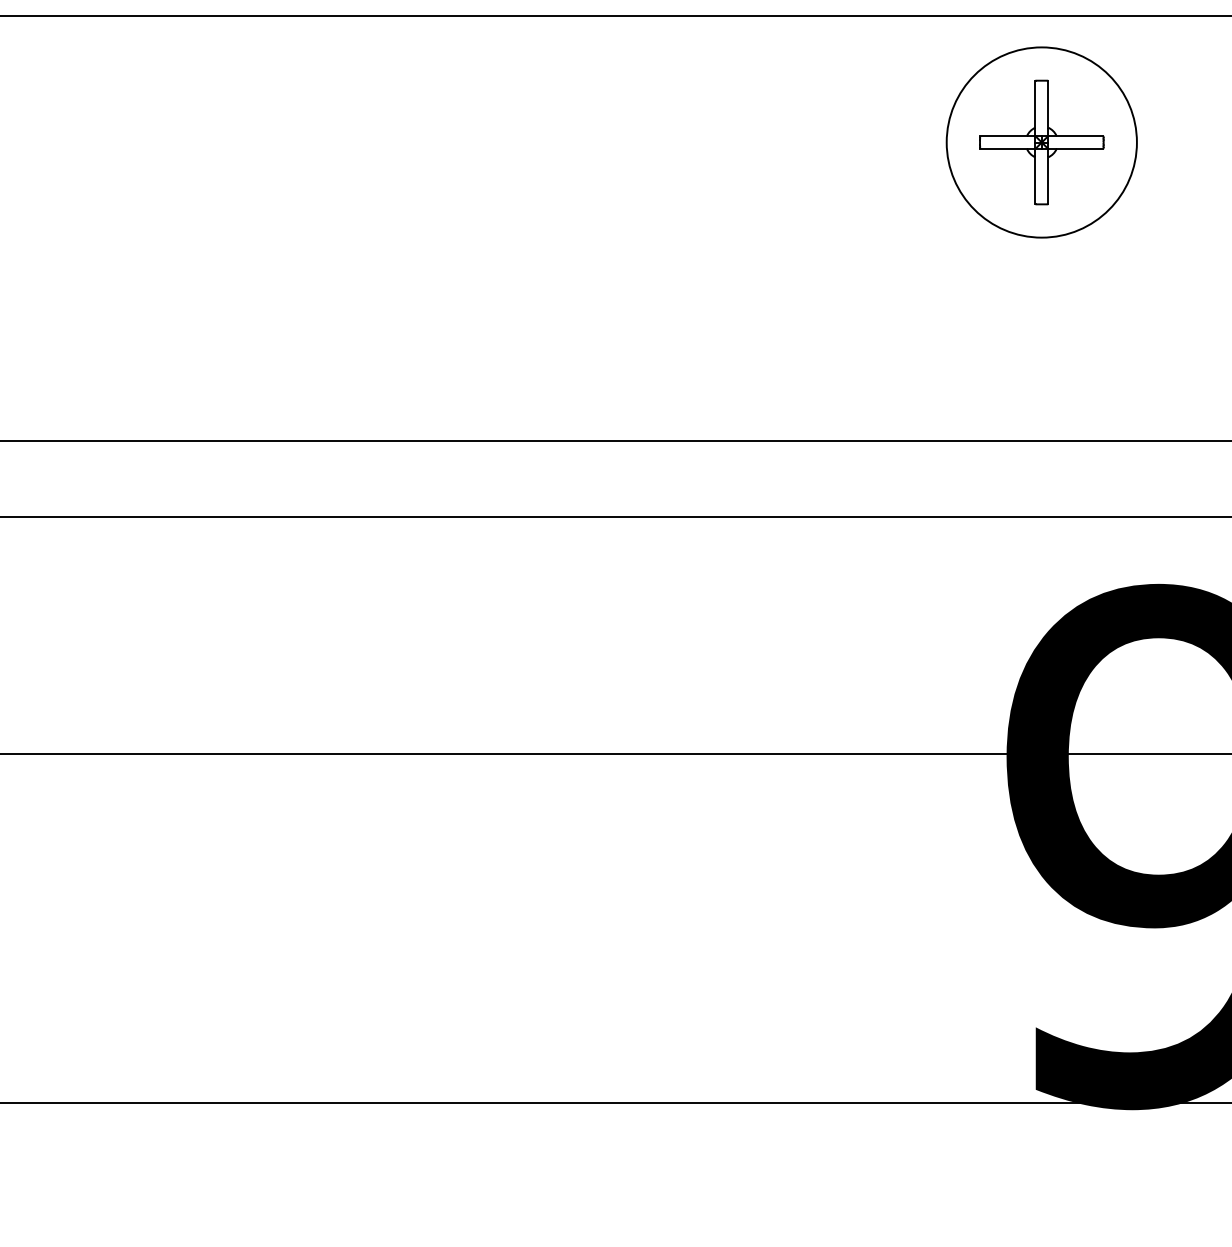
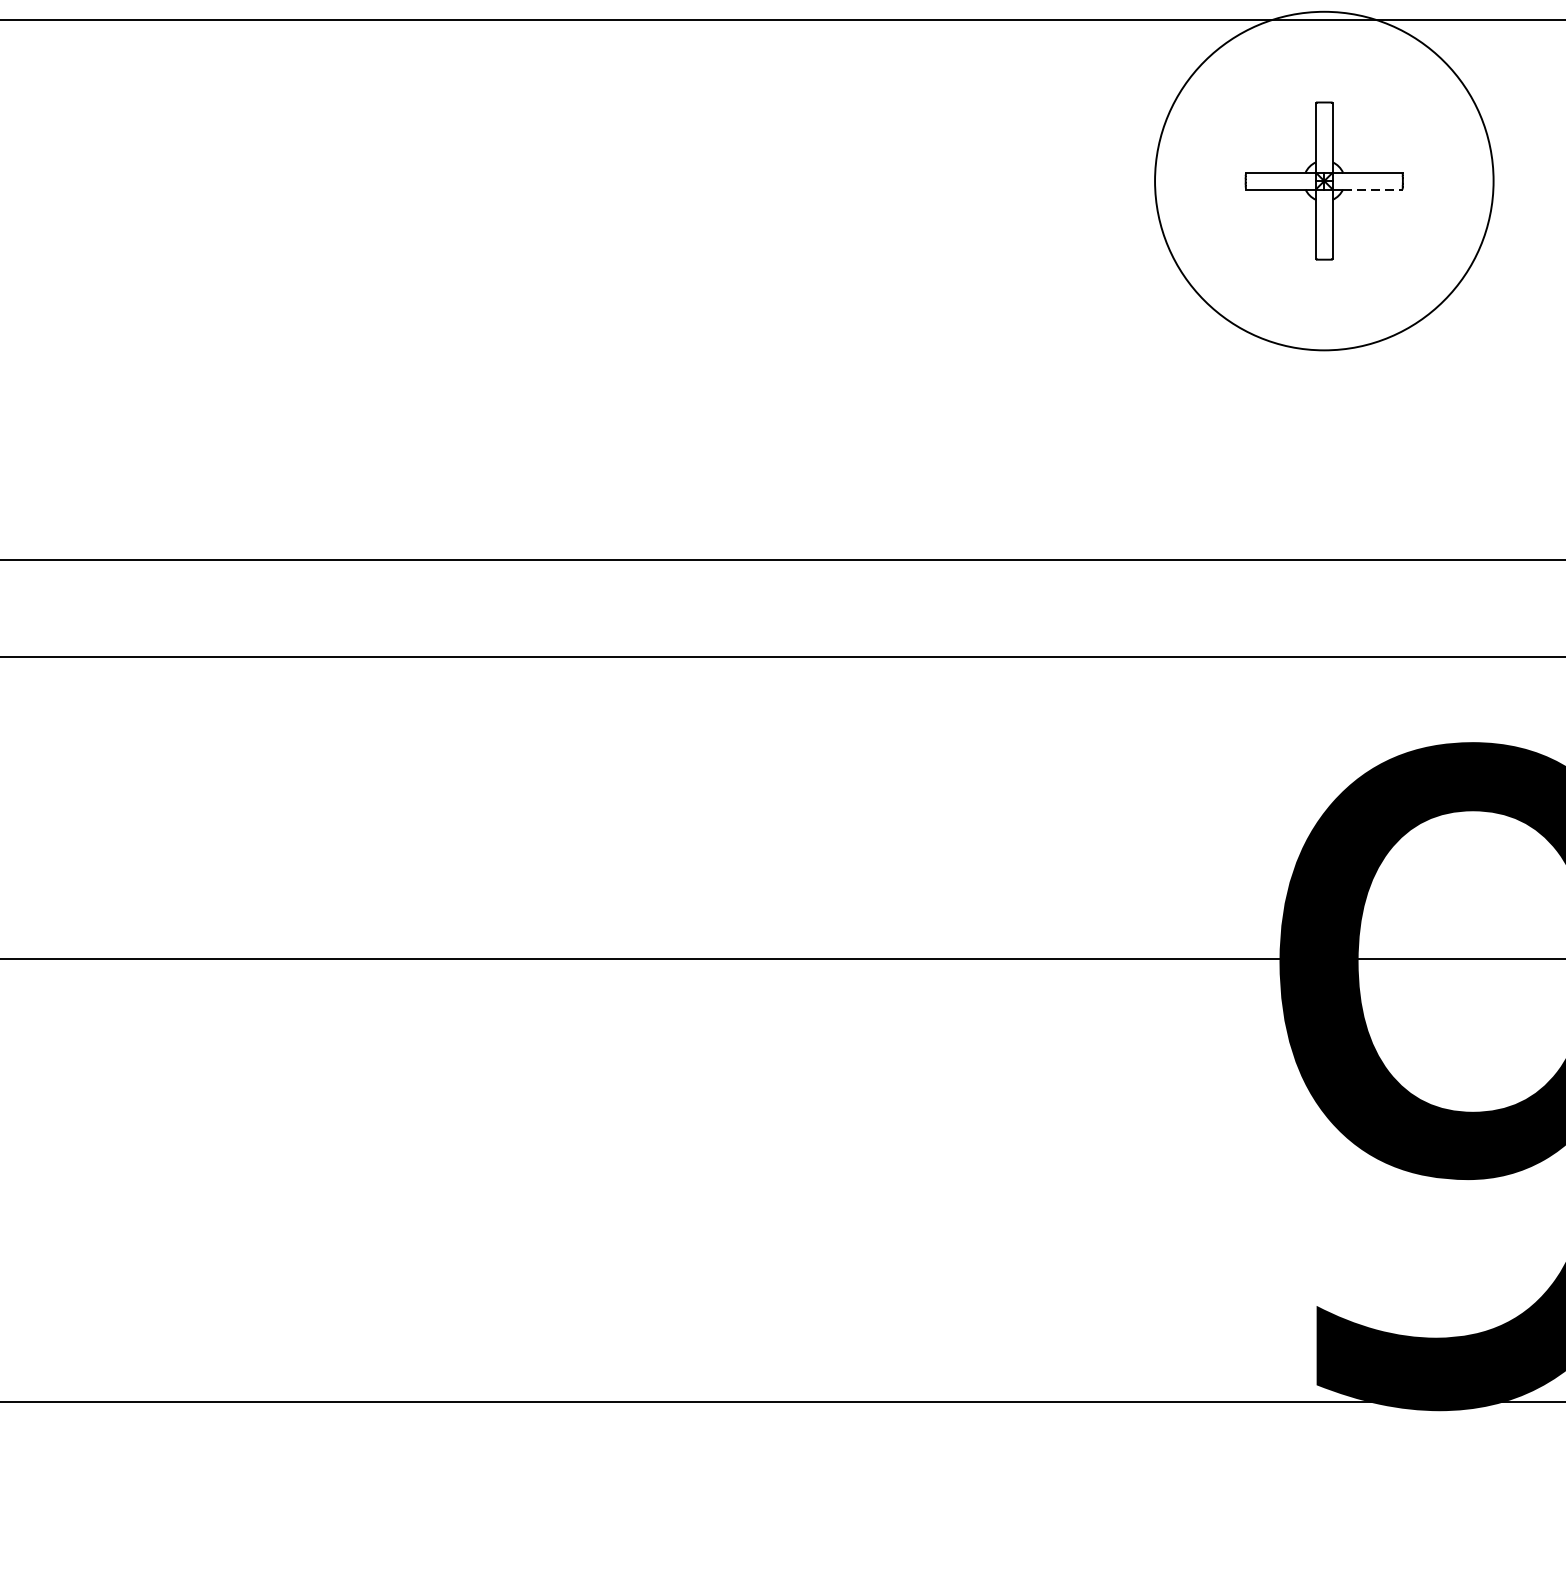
circle: (1041, 142) -> (1323, 181), size x1.4
line: (1080, 149) -> (1373, 189), solid -> dashed

